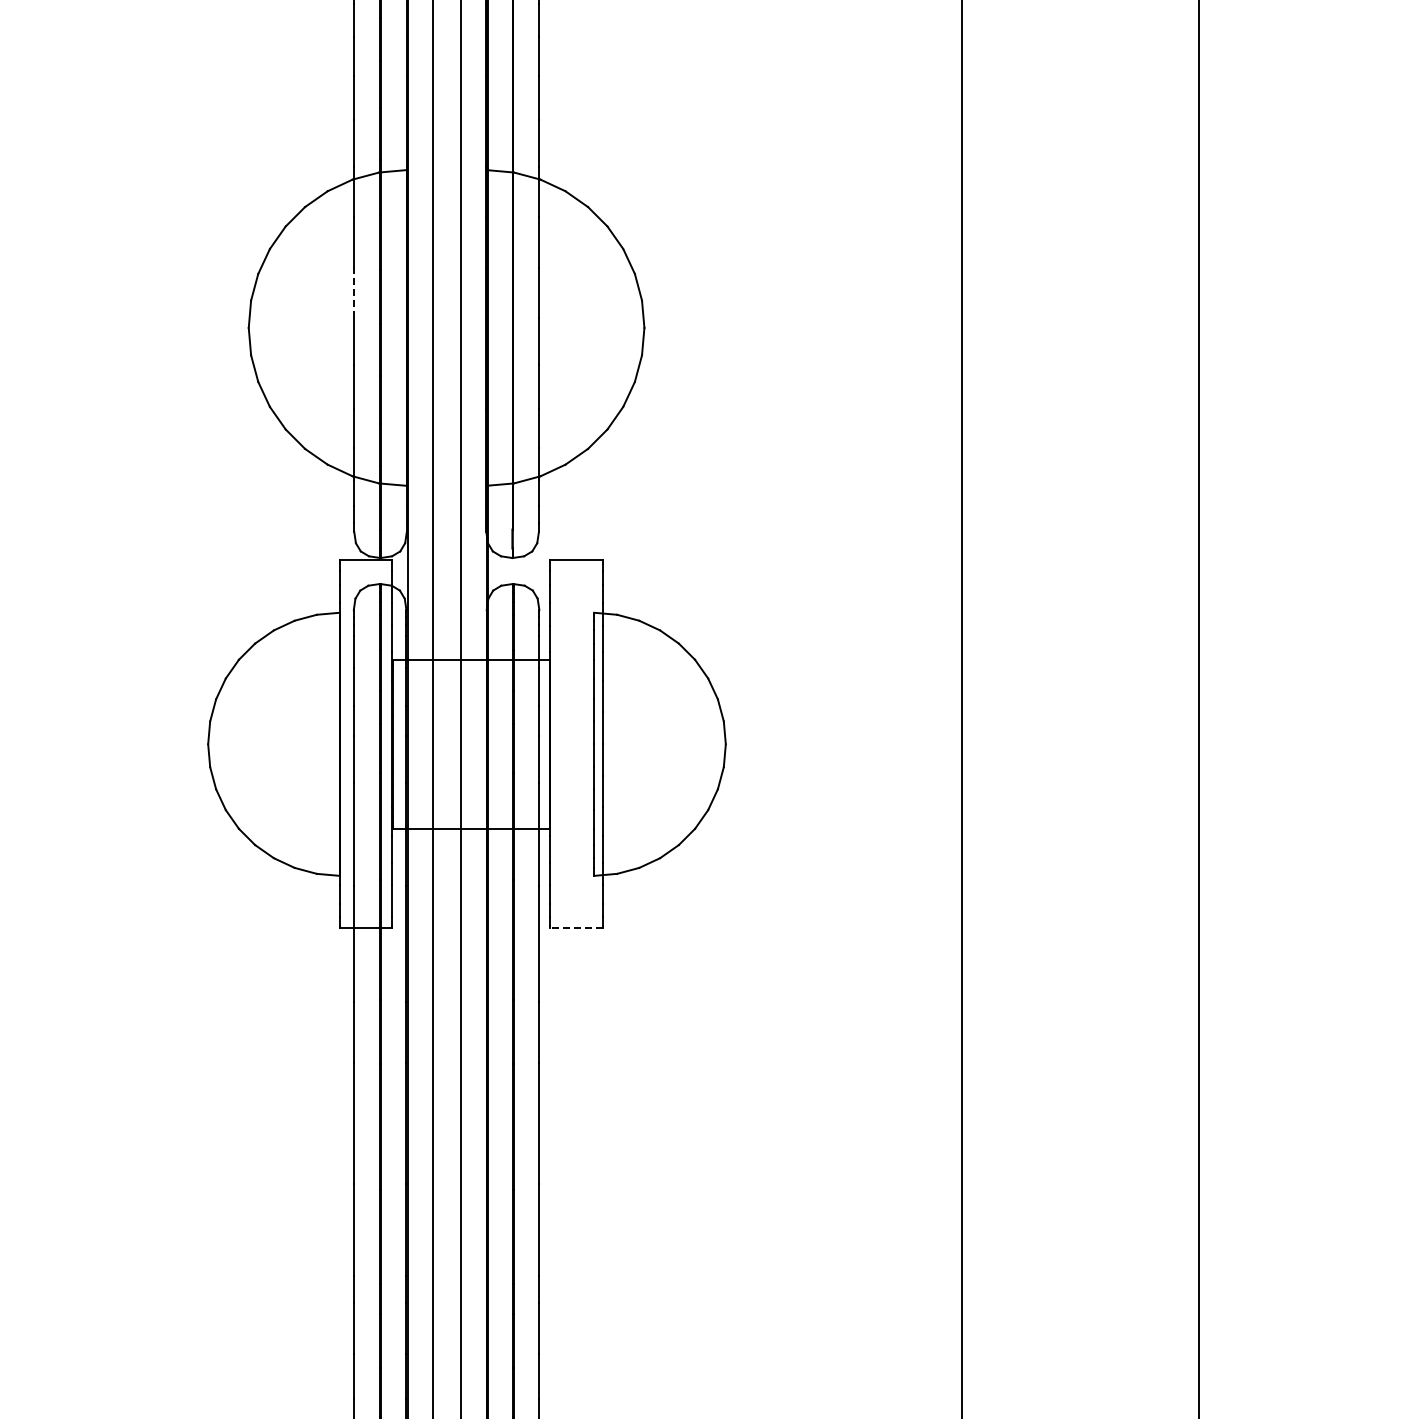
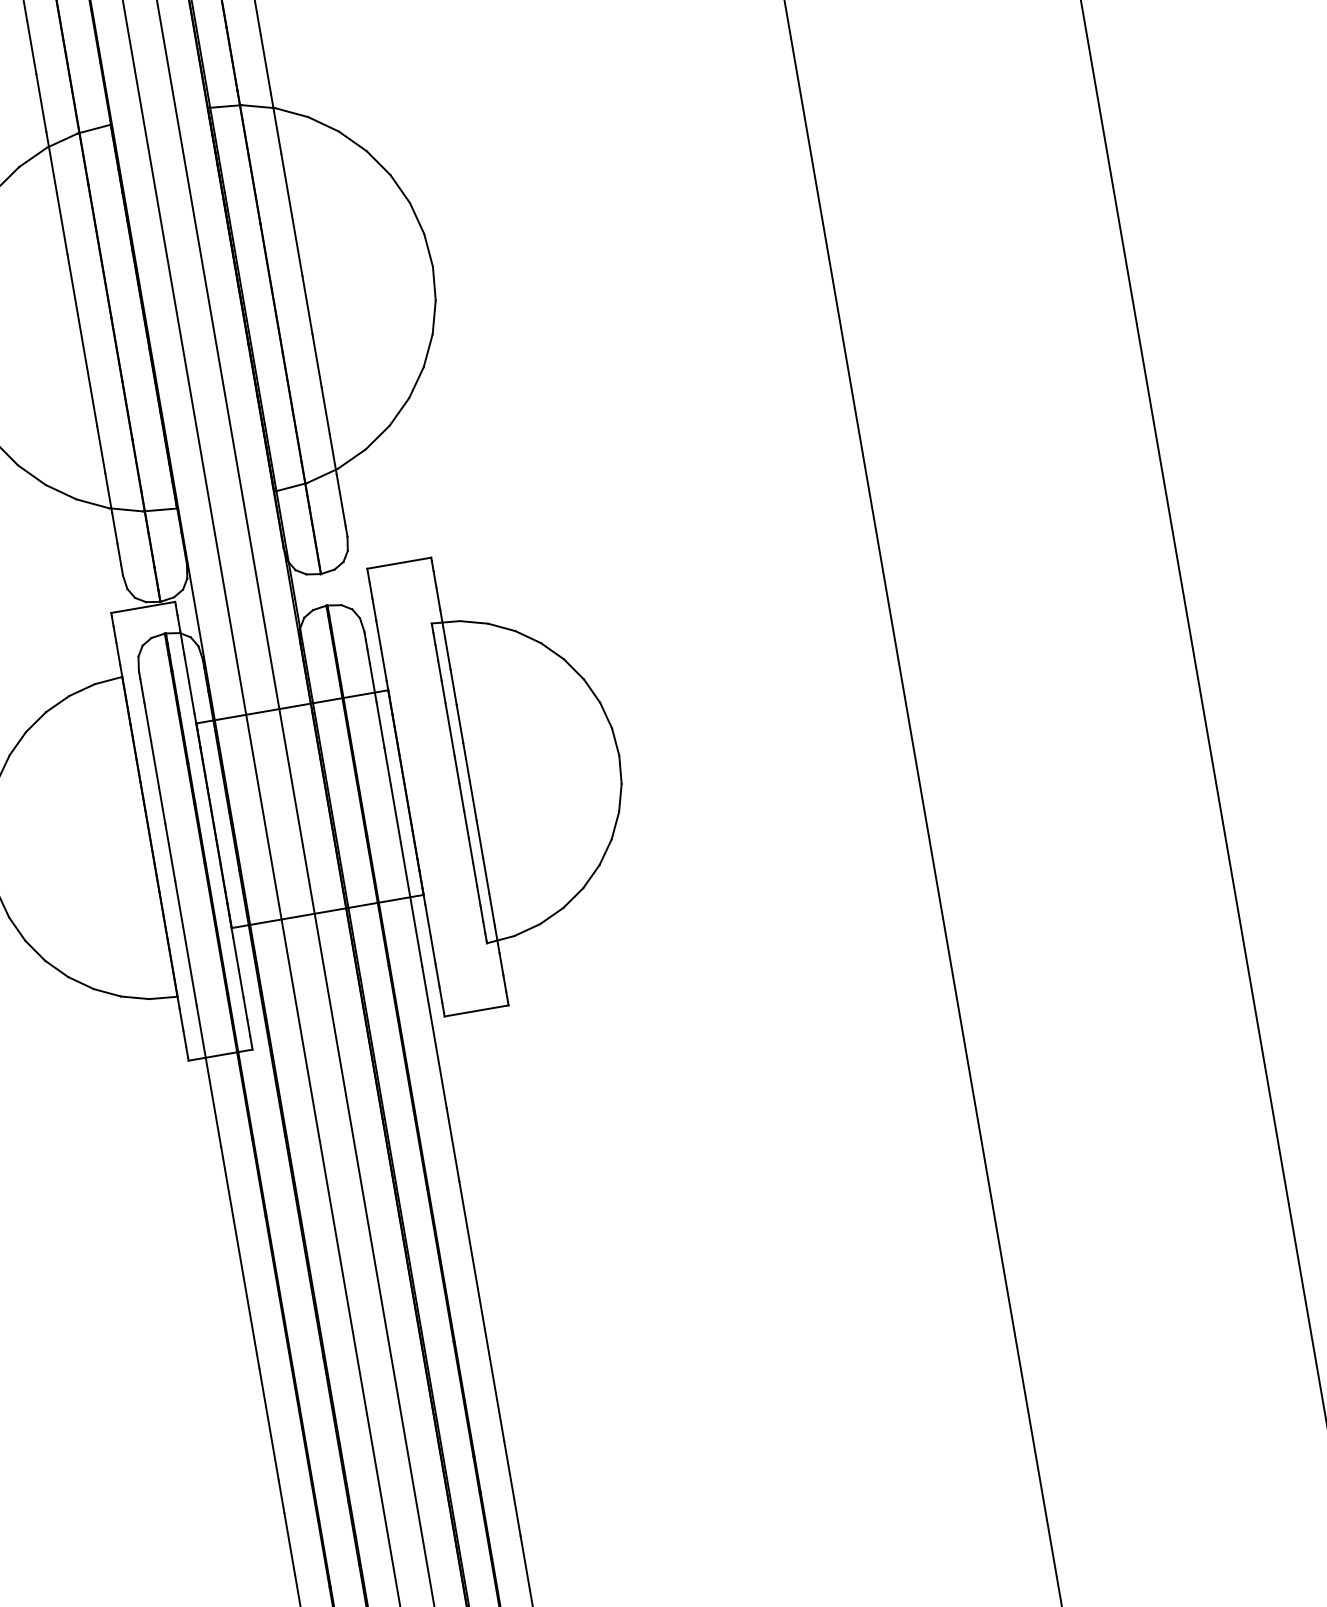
line: (354, 292) -> (73, 284), dashed -> solid
line: (576, 928) -> (476, 1011), dashed -> solid

